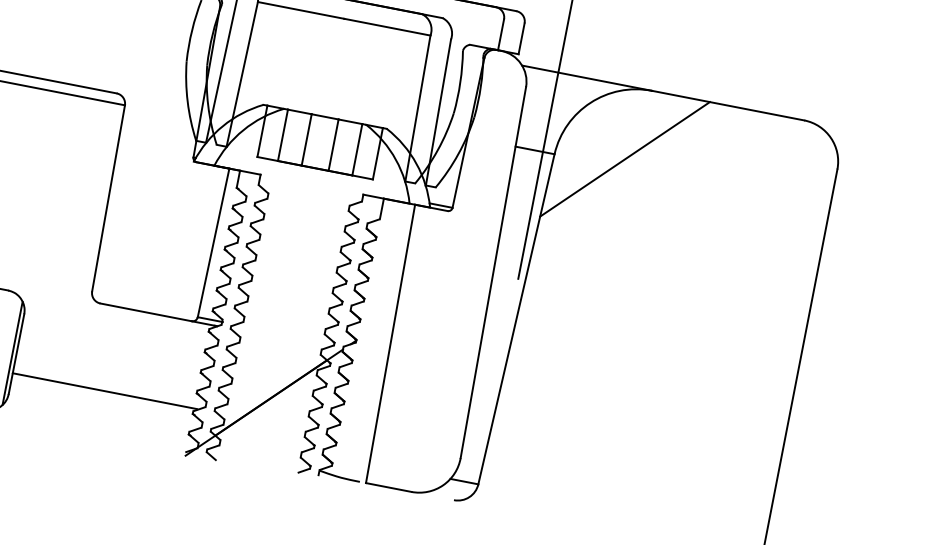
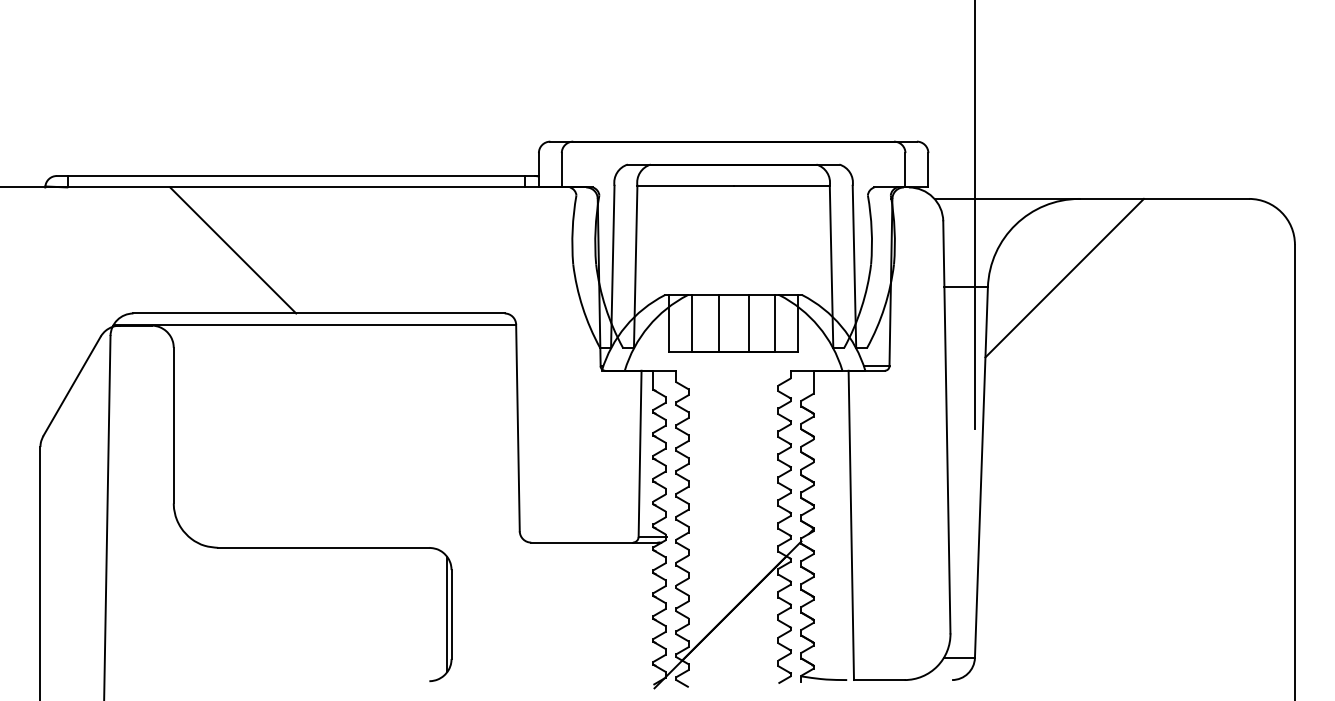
line: (105, 390) -> (554, 635), removed

